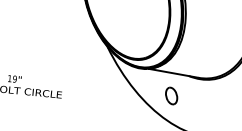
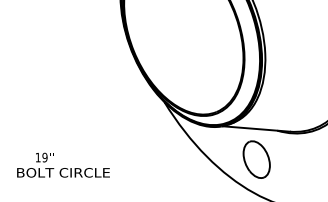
part: (171, 95) -> (256, 159), size x1.67

